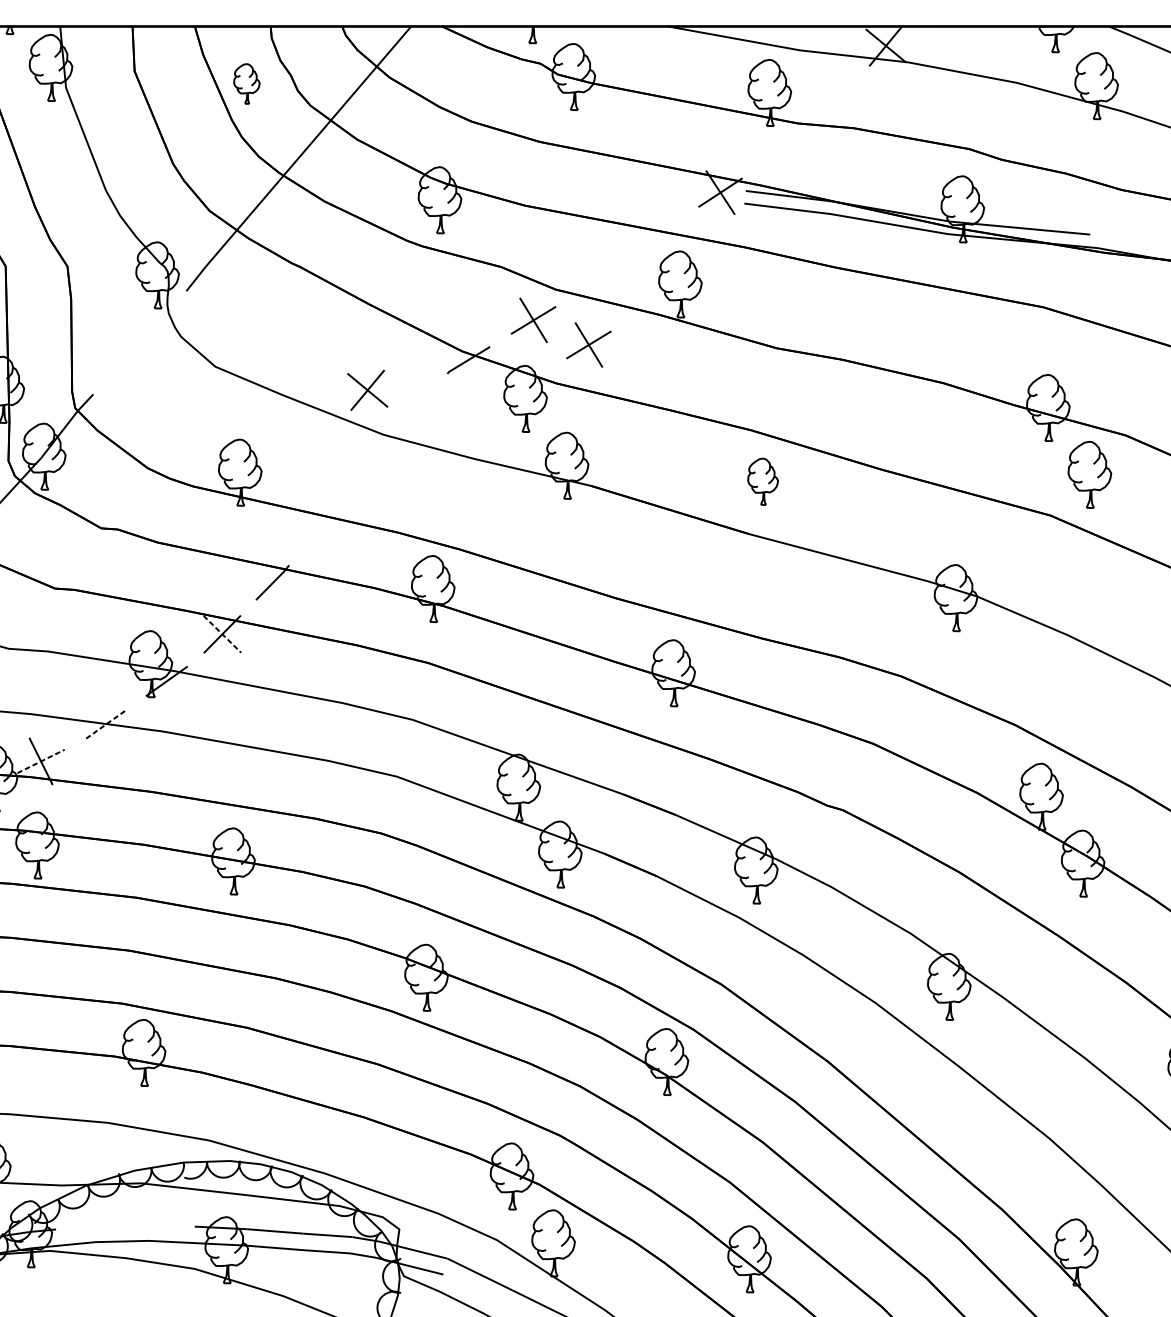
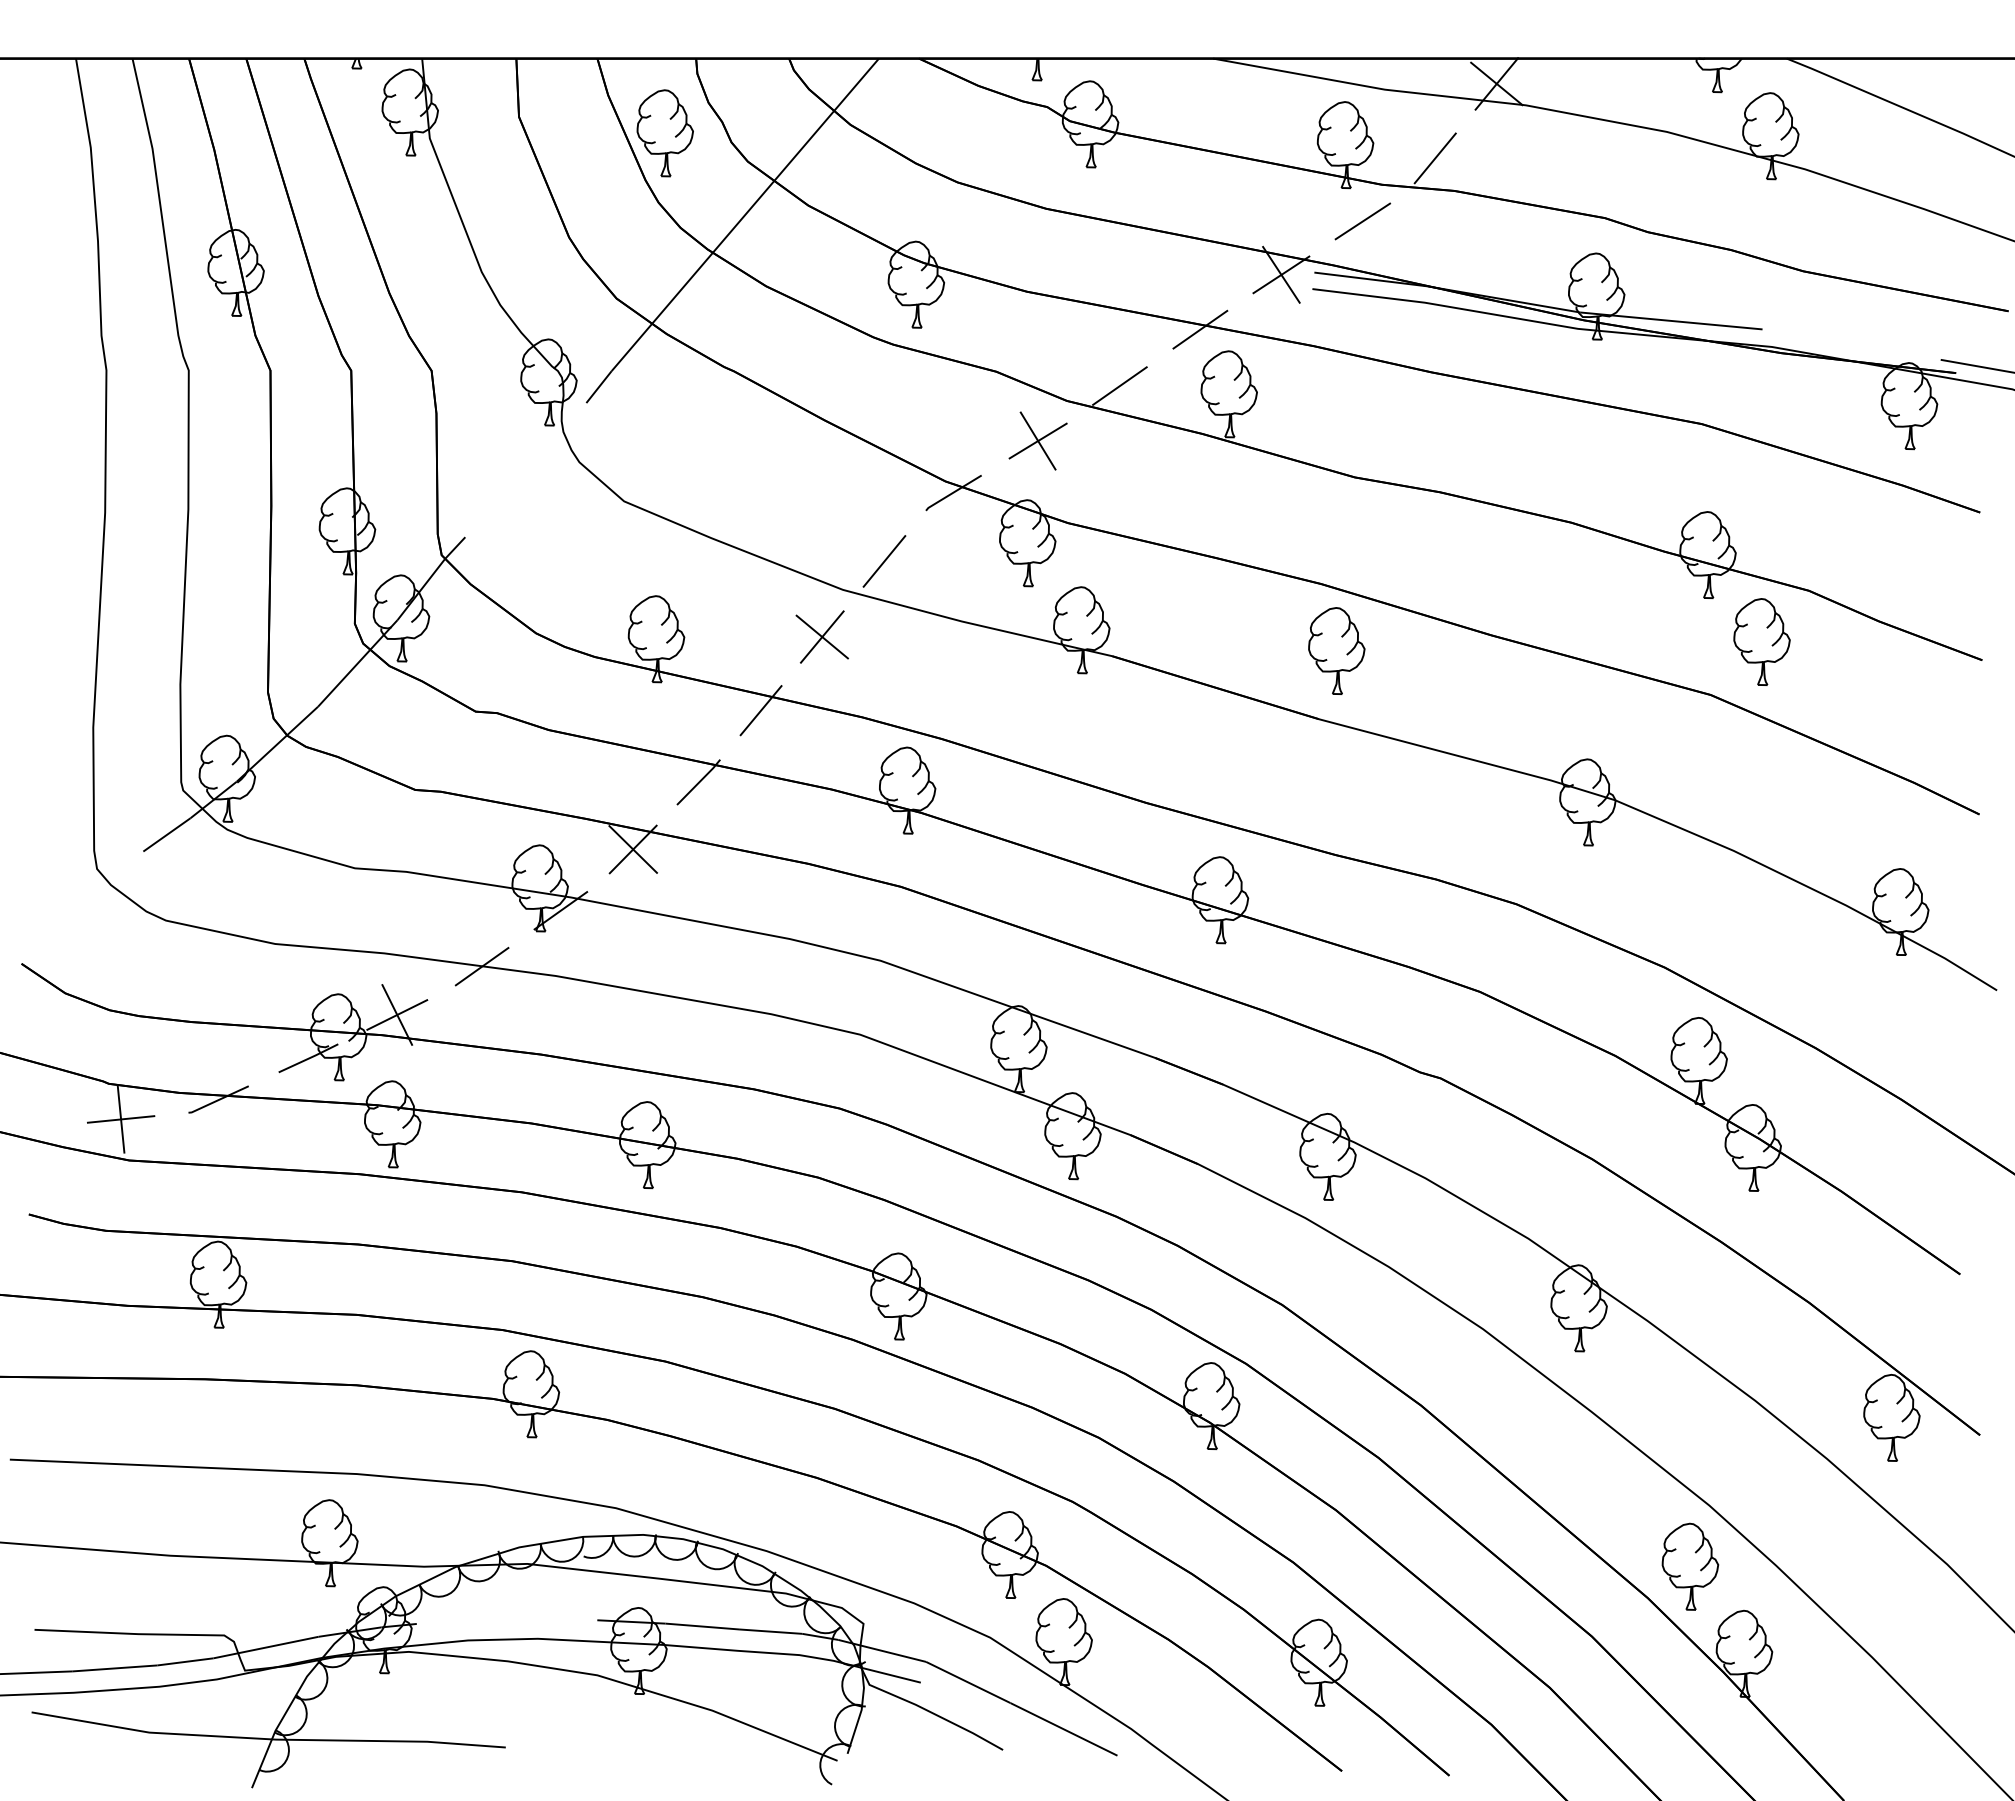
part: (246, 84) -> (664, 133), size x1.67
line: (838, 103) -> (1434, 158), added
line: (782, 151) -> (1362, 221), added
line: (658, 234) -> (1200, 329), added
line: (596, 277) -> (1119, 385), added
part: (588, 344) -> (1109, 472), removed
part: (367, 389) -> (821, 636), moved
line: (415, 412) -> (884, 561), added
part: (762, 481) -> (1336, 650), size x1.43
line: (320, 527) -> (760, 710), added
line: (222, 634) -> (633, 849), dashed -> solid
line: (106, 724) -> (482, 966), dashed -> solid
line: (41, 761) -> (397, 1014), dashed -> solid
part: (1034, 1185) -> (1690, 1566), added

